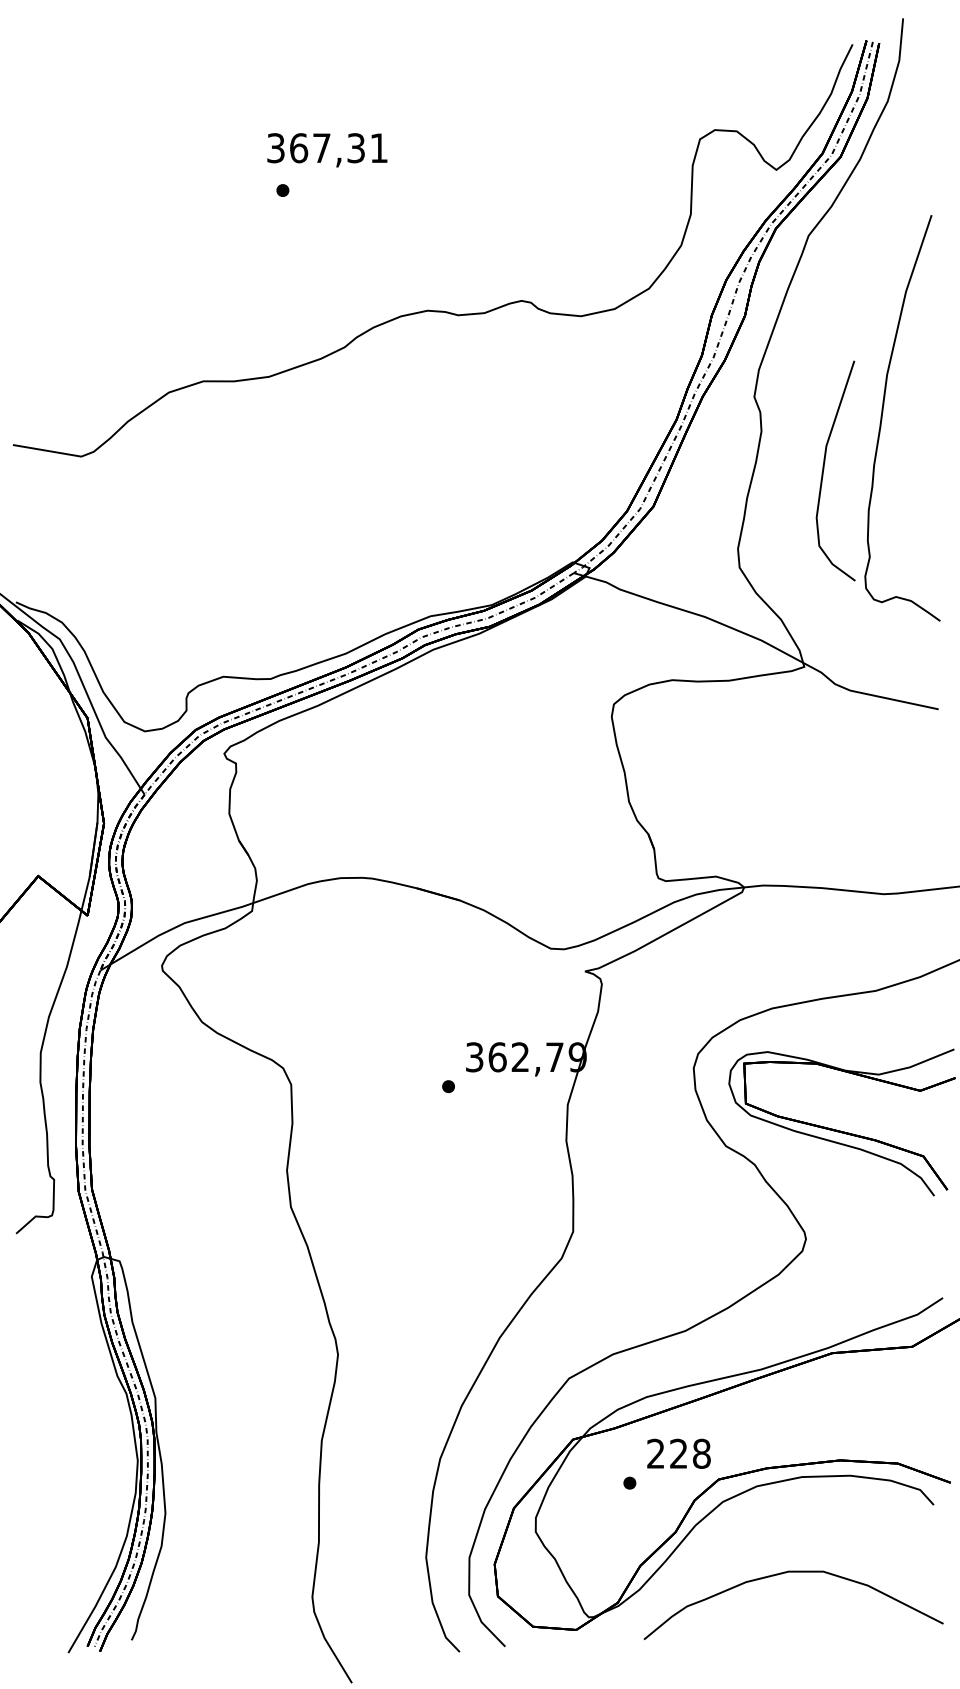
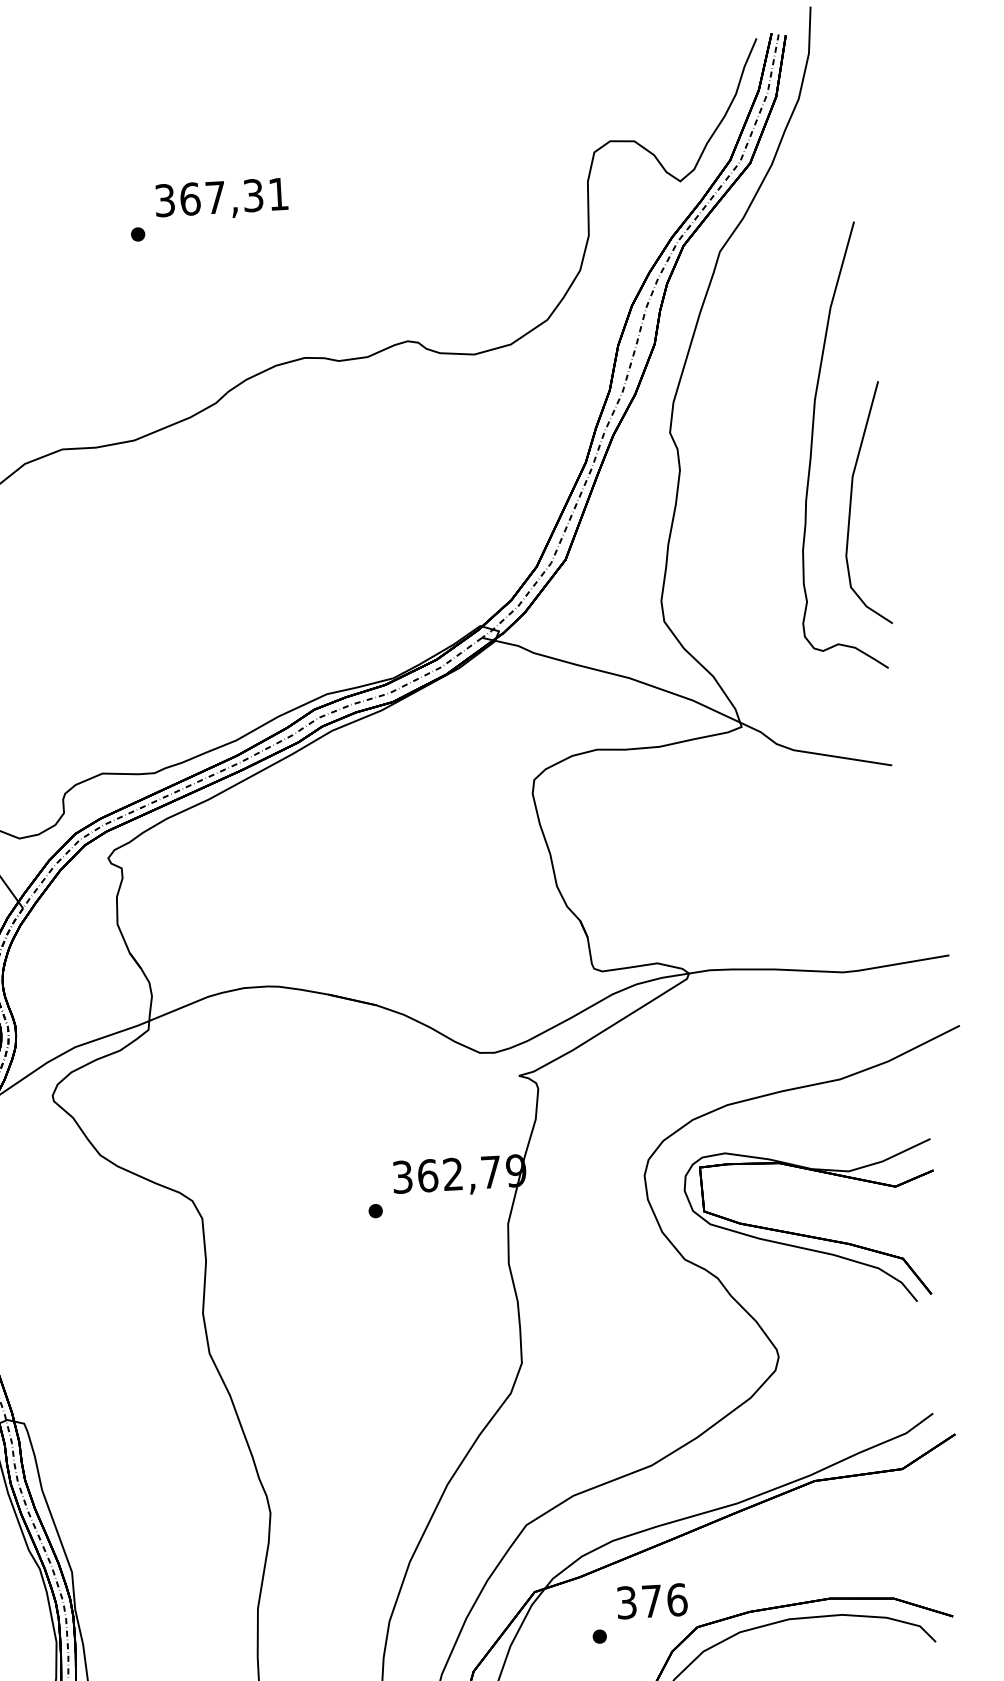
text: (327, 150) -> (221, 199), moved
curve: (824, 469) -> (851, 502), moved
text: (679, 1453) -> (652, 1600), 228 -> 376

